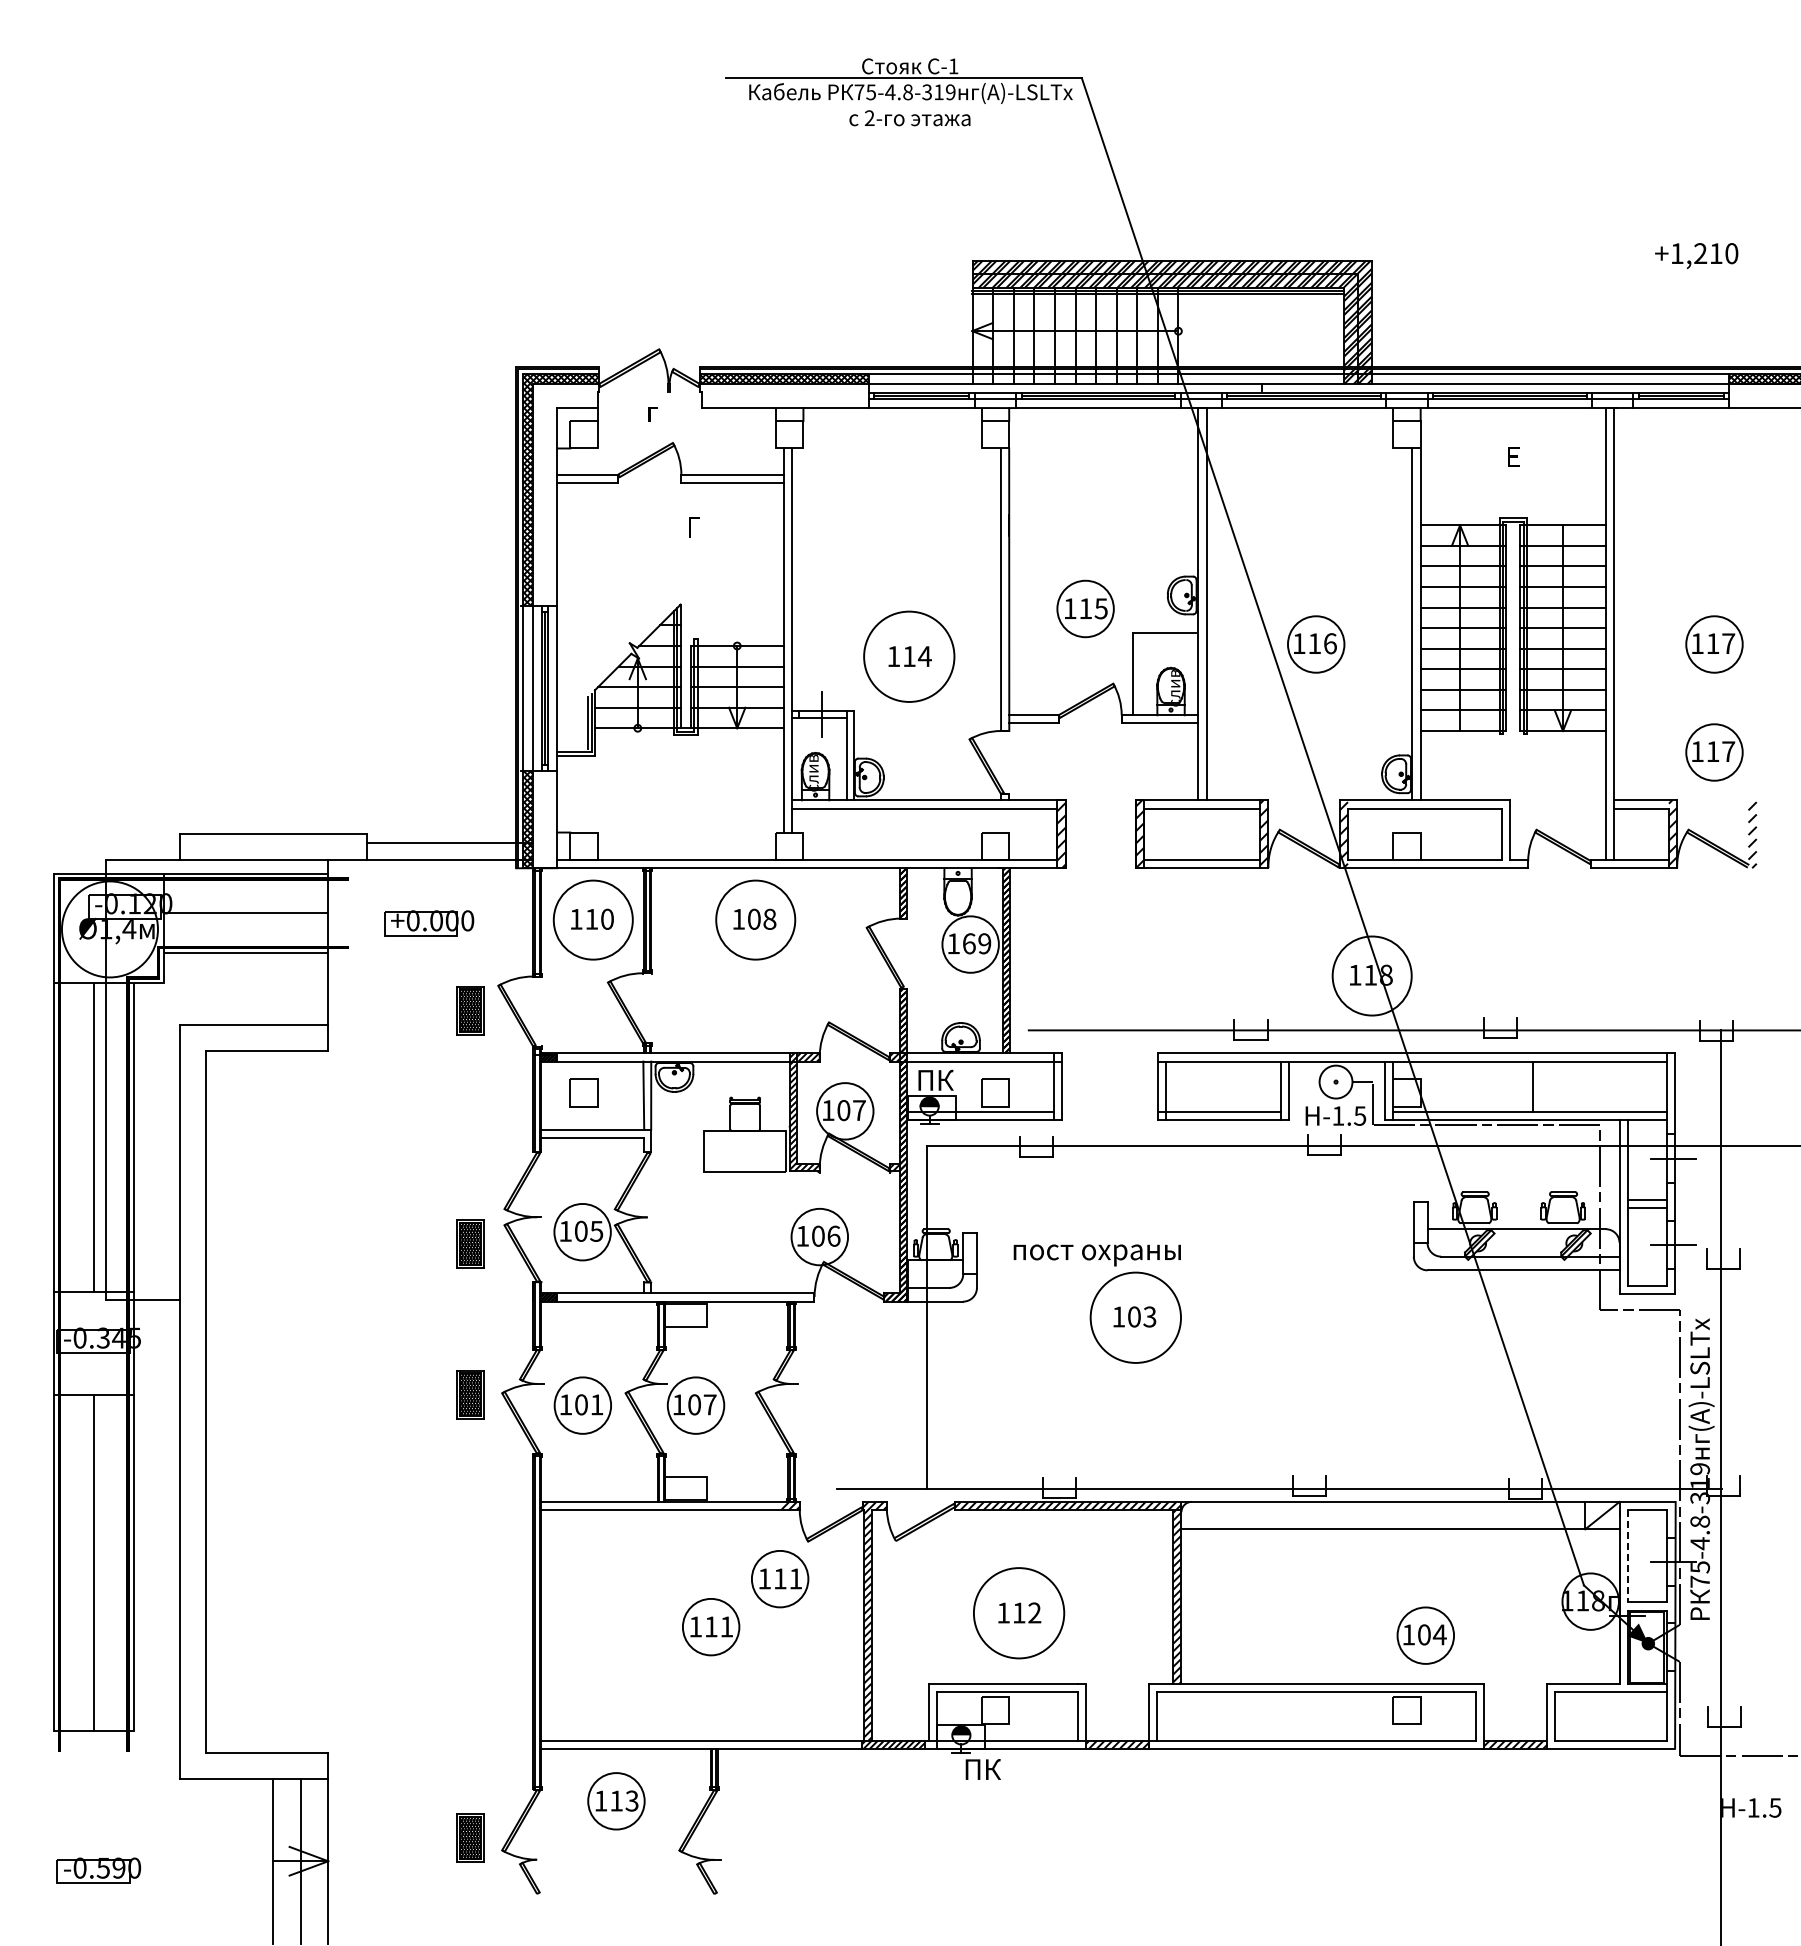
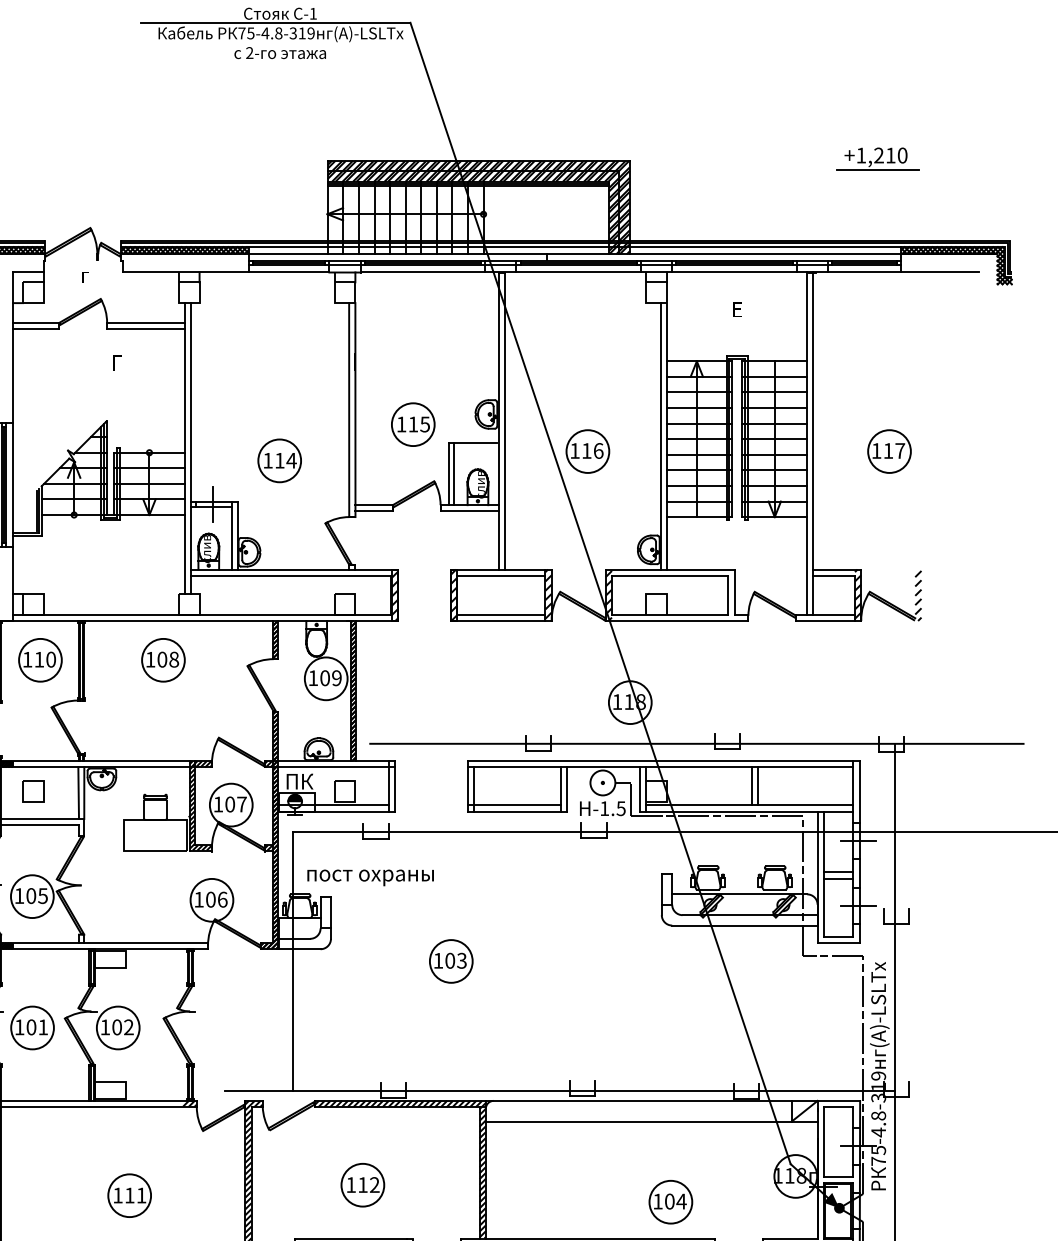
line: (1698, 272) -> (877, 169), added
circle: (909, 656) -> (279, 460), size x0.62
line: (1139, 673) -> (454, 473), added
part: (1714, 752) -> (889, 533), removed
circle: (593, 919) -> (40, 659), size x0.71
circle: (755, 919) -> (163, 659), size x0.71
text: (969, 943) -> (325, 678), 169 -> 109
circle: (1371, 975) -> (629, 702), size x0.71
line: (1541, 1086) -> (758, 786), added
text: (1096, 1255) -> (370, 877), moved
circle: (1135, 1317) -> (451, 961), size x0.62
text: (709, 1404) -> (128, 1027), 107 -> 102
line: (1627, 1556) -> (823, 1142), dashed -> solid
part: (780, 1579) -> (182, 1159), removed
circle: (1018, 1613) -> (362, 1185), size x0.62

